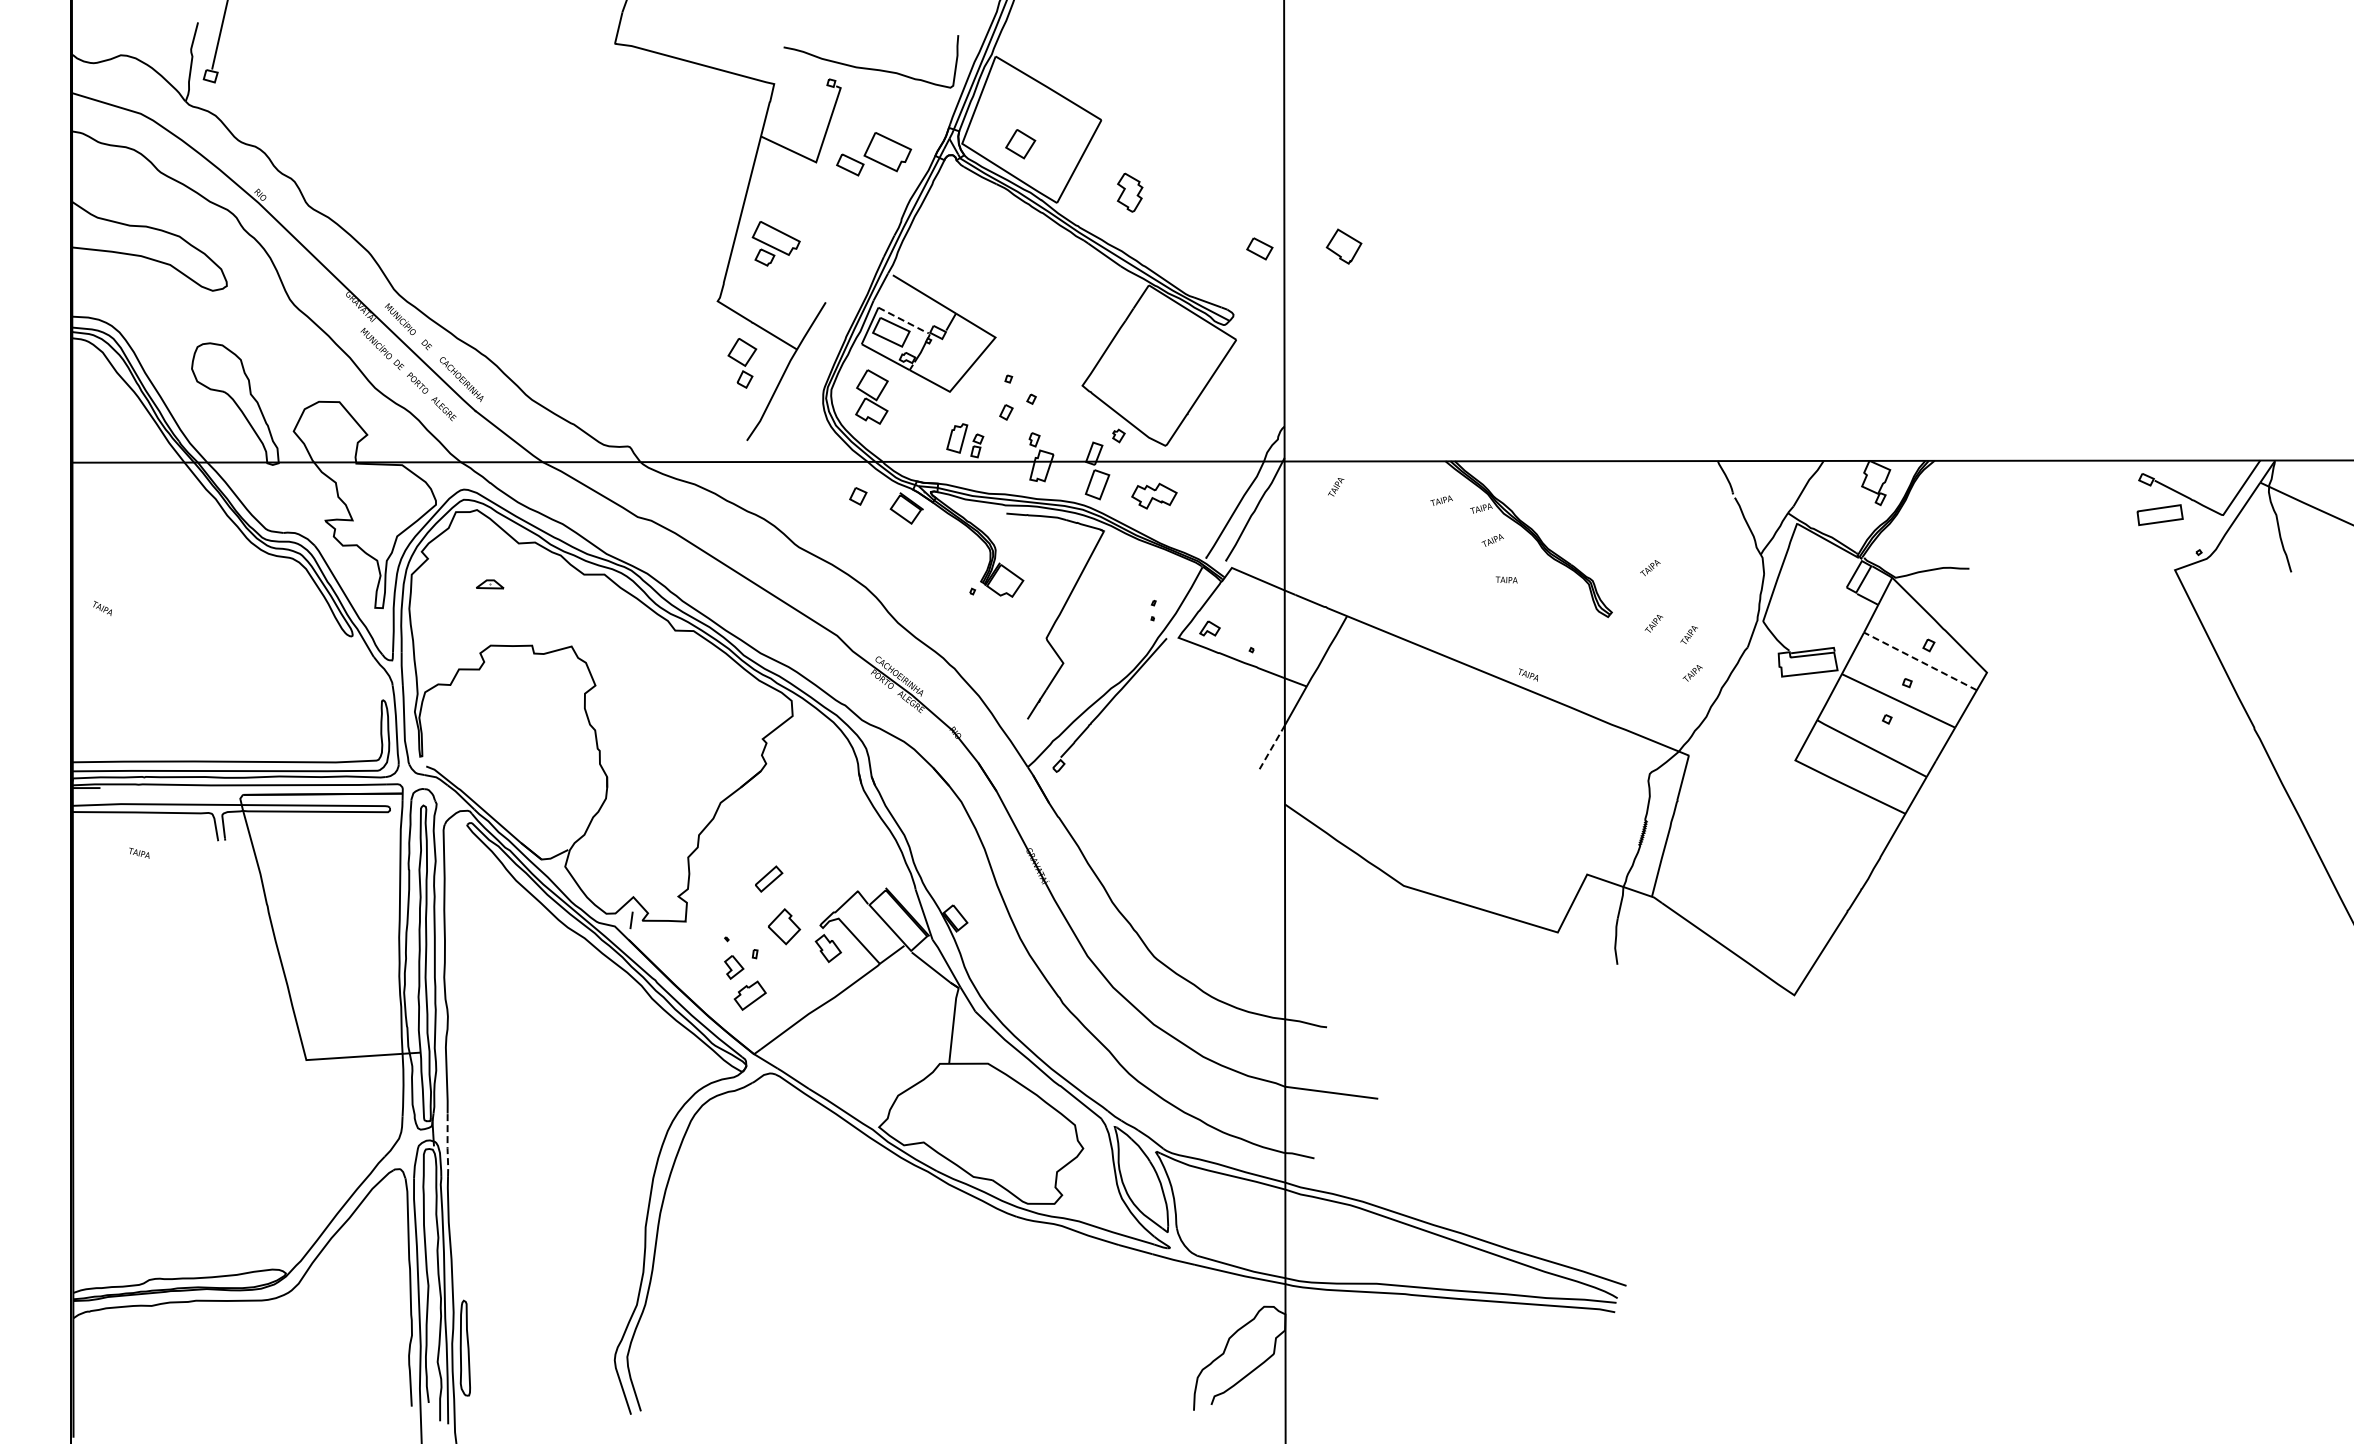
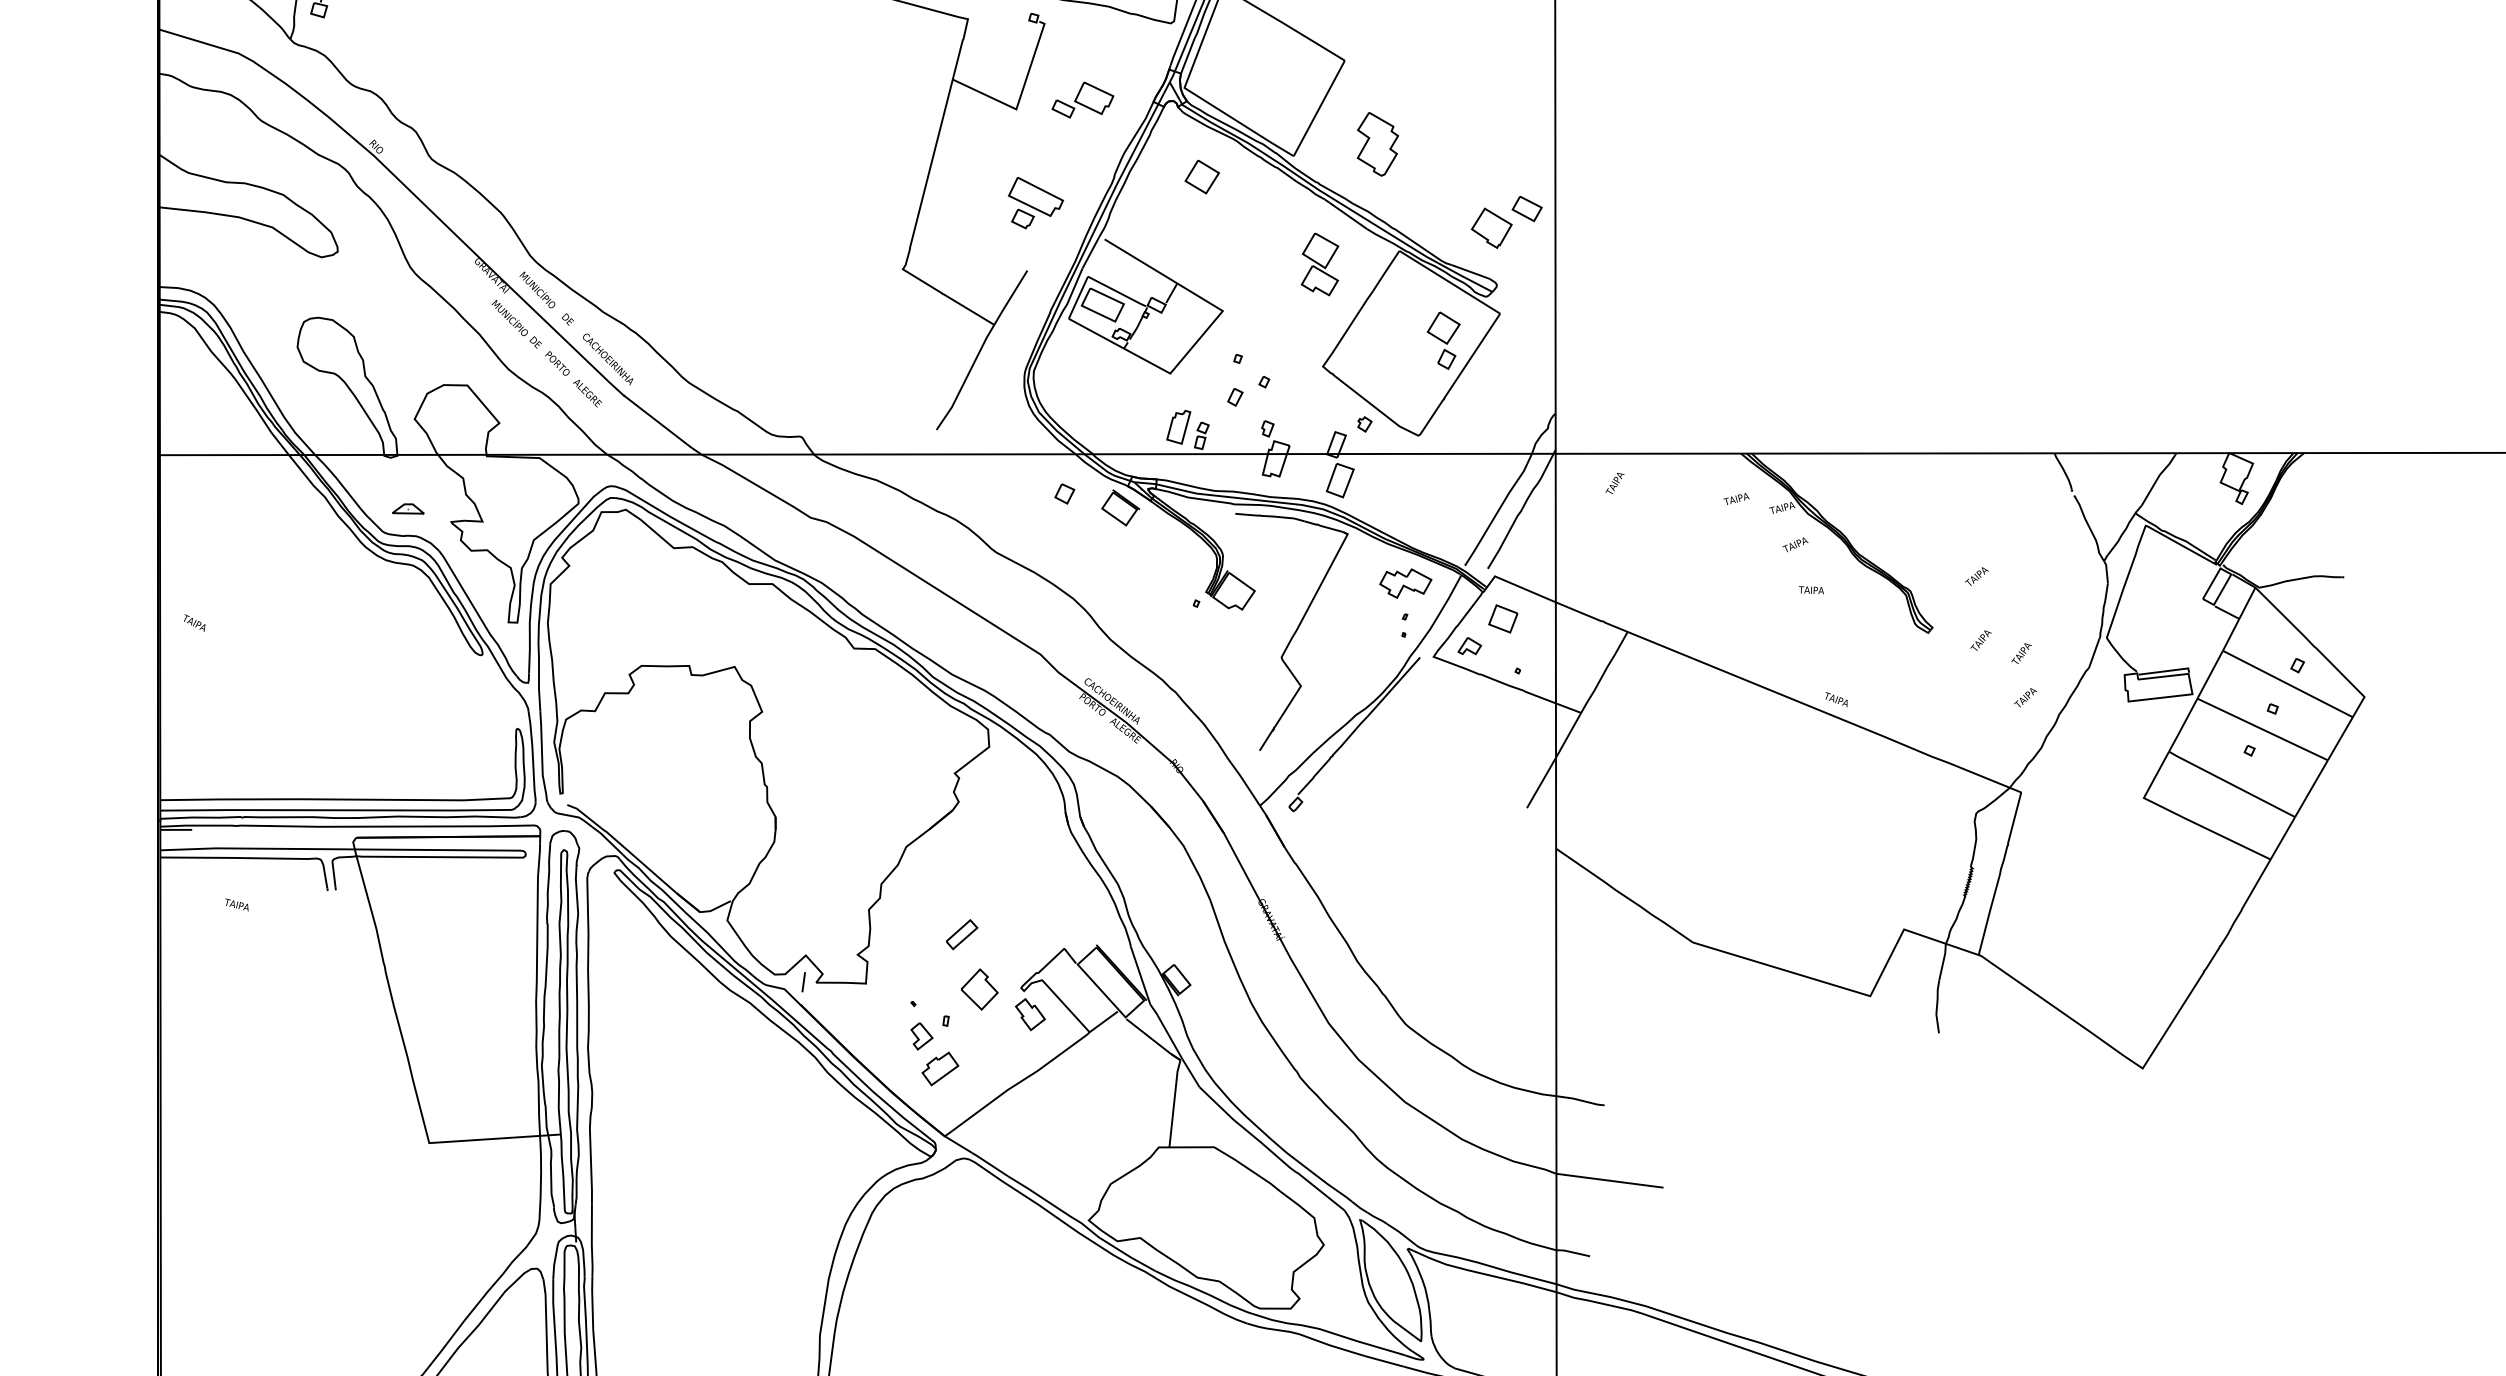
part: (1020, 144) -> (1202, 177), moved
part: (873, 154) -> (1082, 100), size x0.71
part: (1129, 192) -> (1377, 144), size x1.43
part: (775, 243) -> (1035, 202), moved
part: (1343, 246) -> (1491, 228), moved
line: (904, 320) -> (1118, 291), dashed -> solid
part: (742, 363) -> (1443, 340), moved
part: (871, 396) -> (1319, 263), moved
part: (1154, 495) -> (1405, 582), moved
part: (490, 584) -> (408, 509), moved
part: (1238, 604) -> (1502, 618), added
line: (1920, 661) -> (2287, 684), dashed -> solid
line: (1272, 747) -> (1541, 783), dashed -> solid
line: (447, 1145) -> (591, 1241), dashed -> solid

